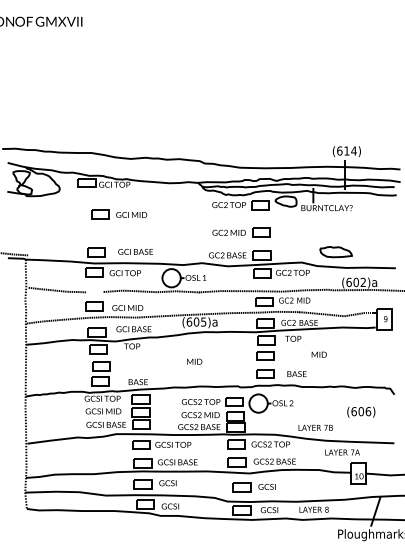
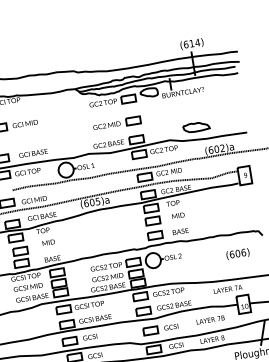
text: (318, 354) -> (177, 215), moved
text: (194, 361) -> (48, 242), moved
text: (315, 427) -> (210, 319), moved

